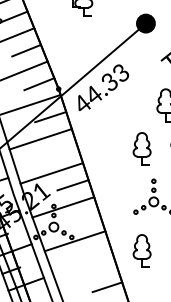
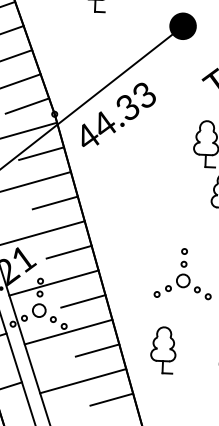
part: (141, 148) -> (169, 204), removed
line: (61, 151) -> (54, 203), added
line: (84, 219) -> (83, 301), added
line: (95, 253) -> (96, 350), added
line: (86, 274) -> (82, 380), added

